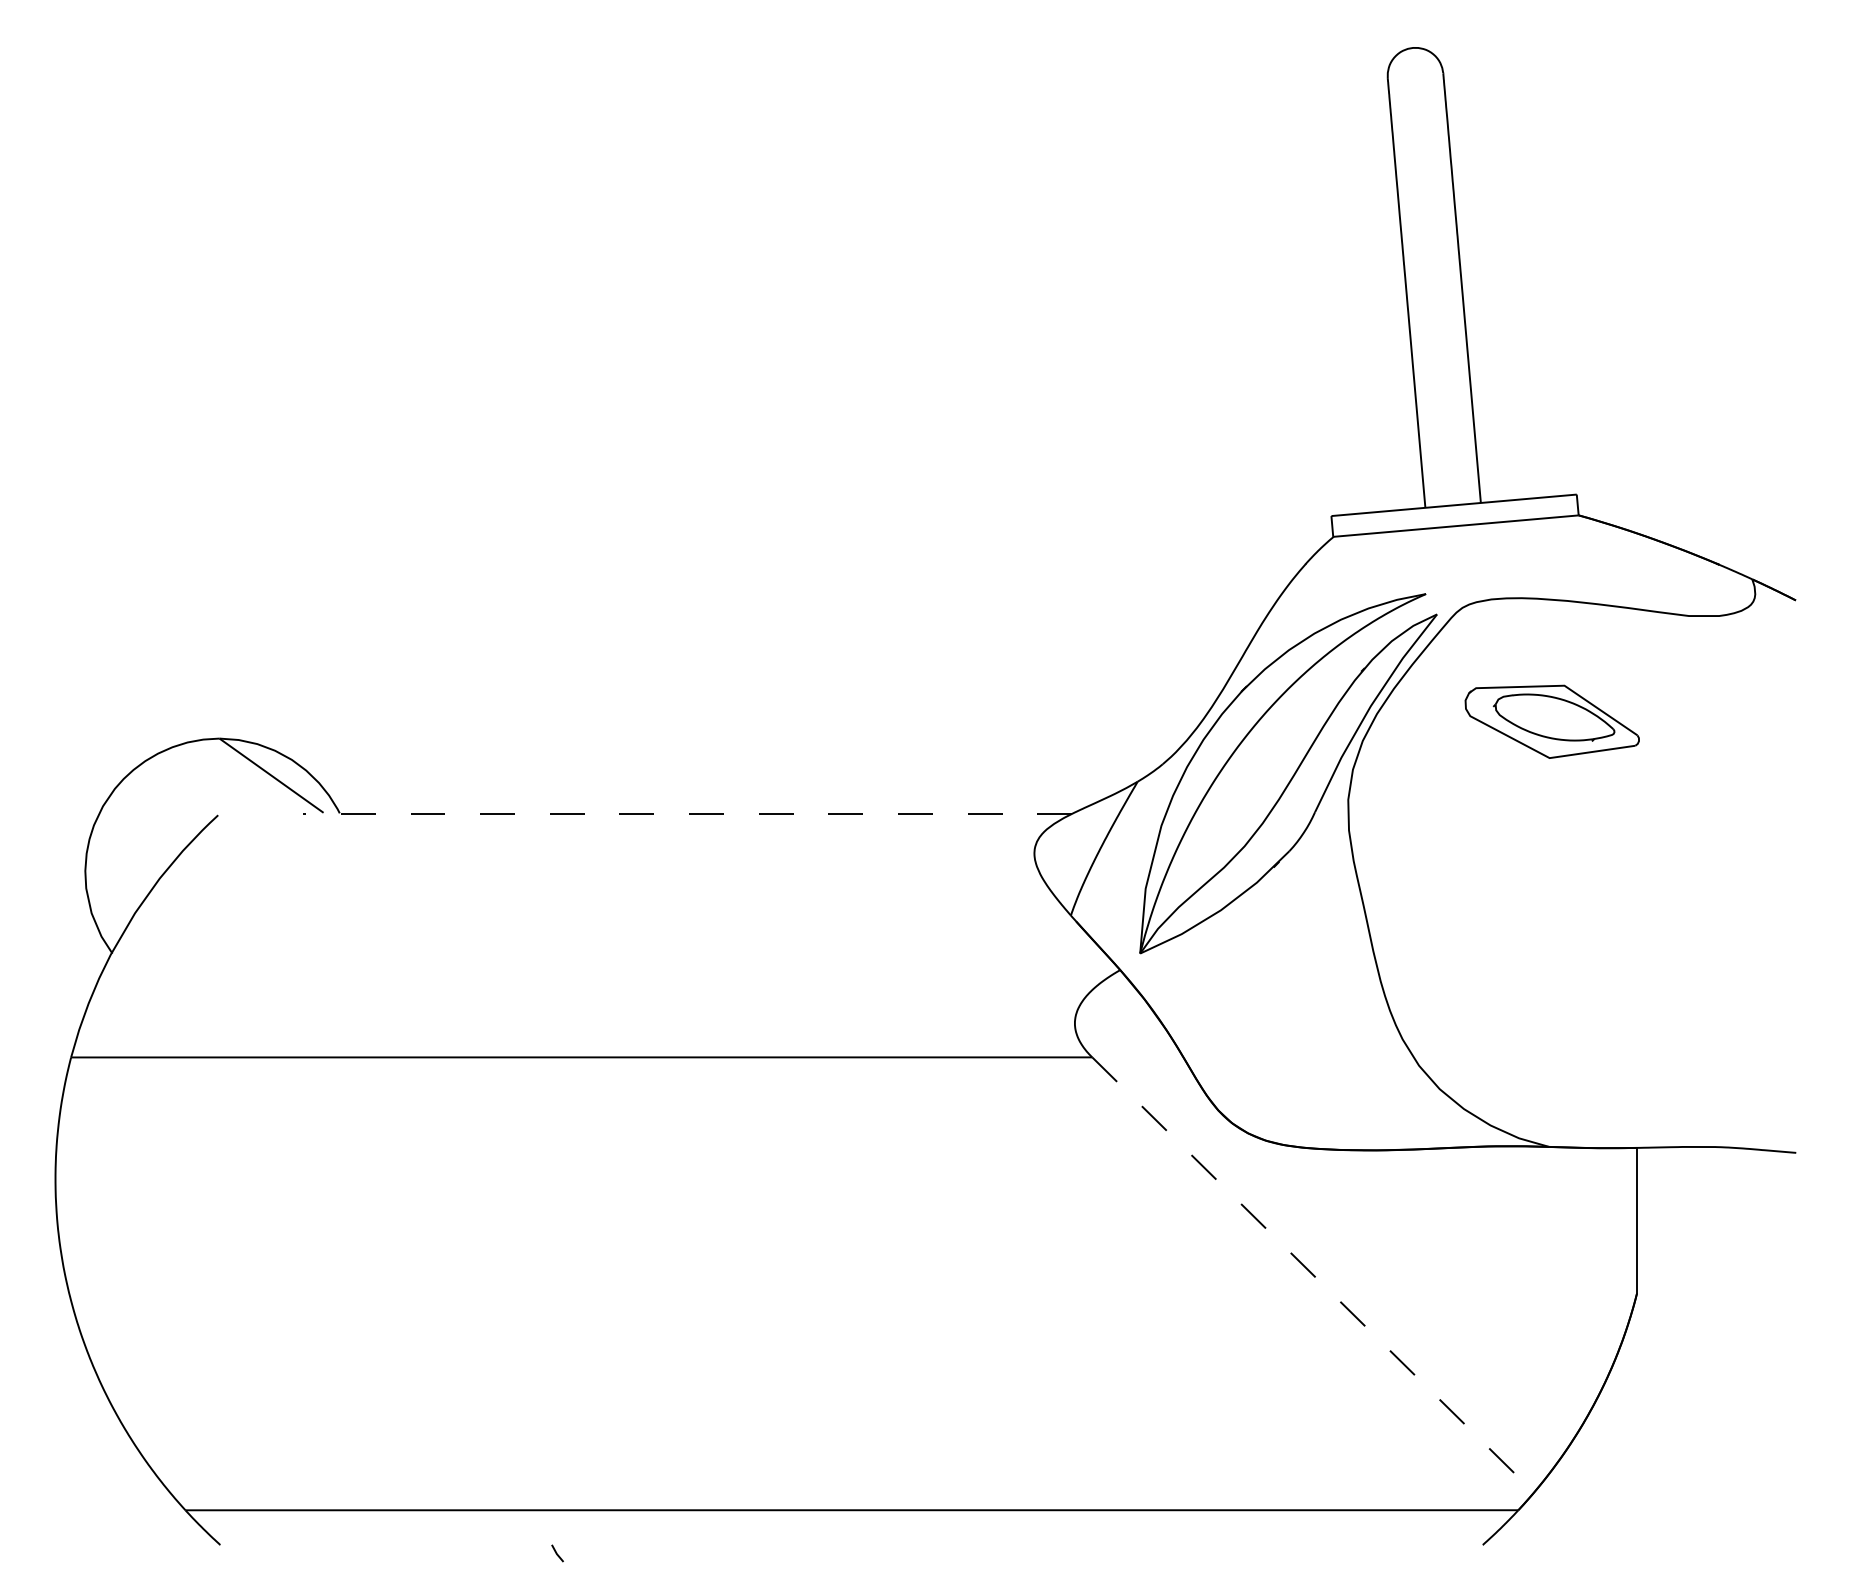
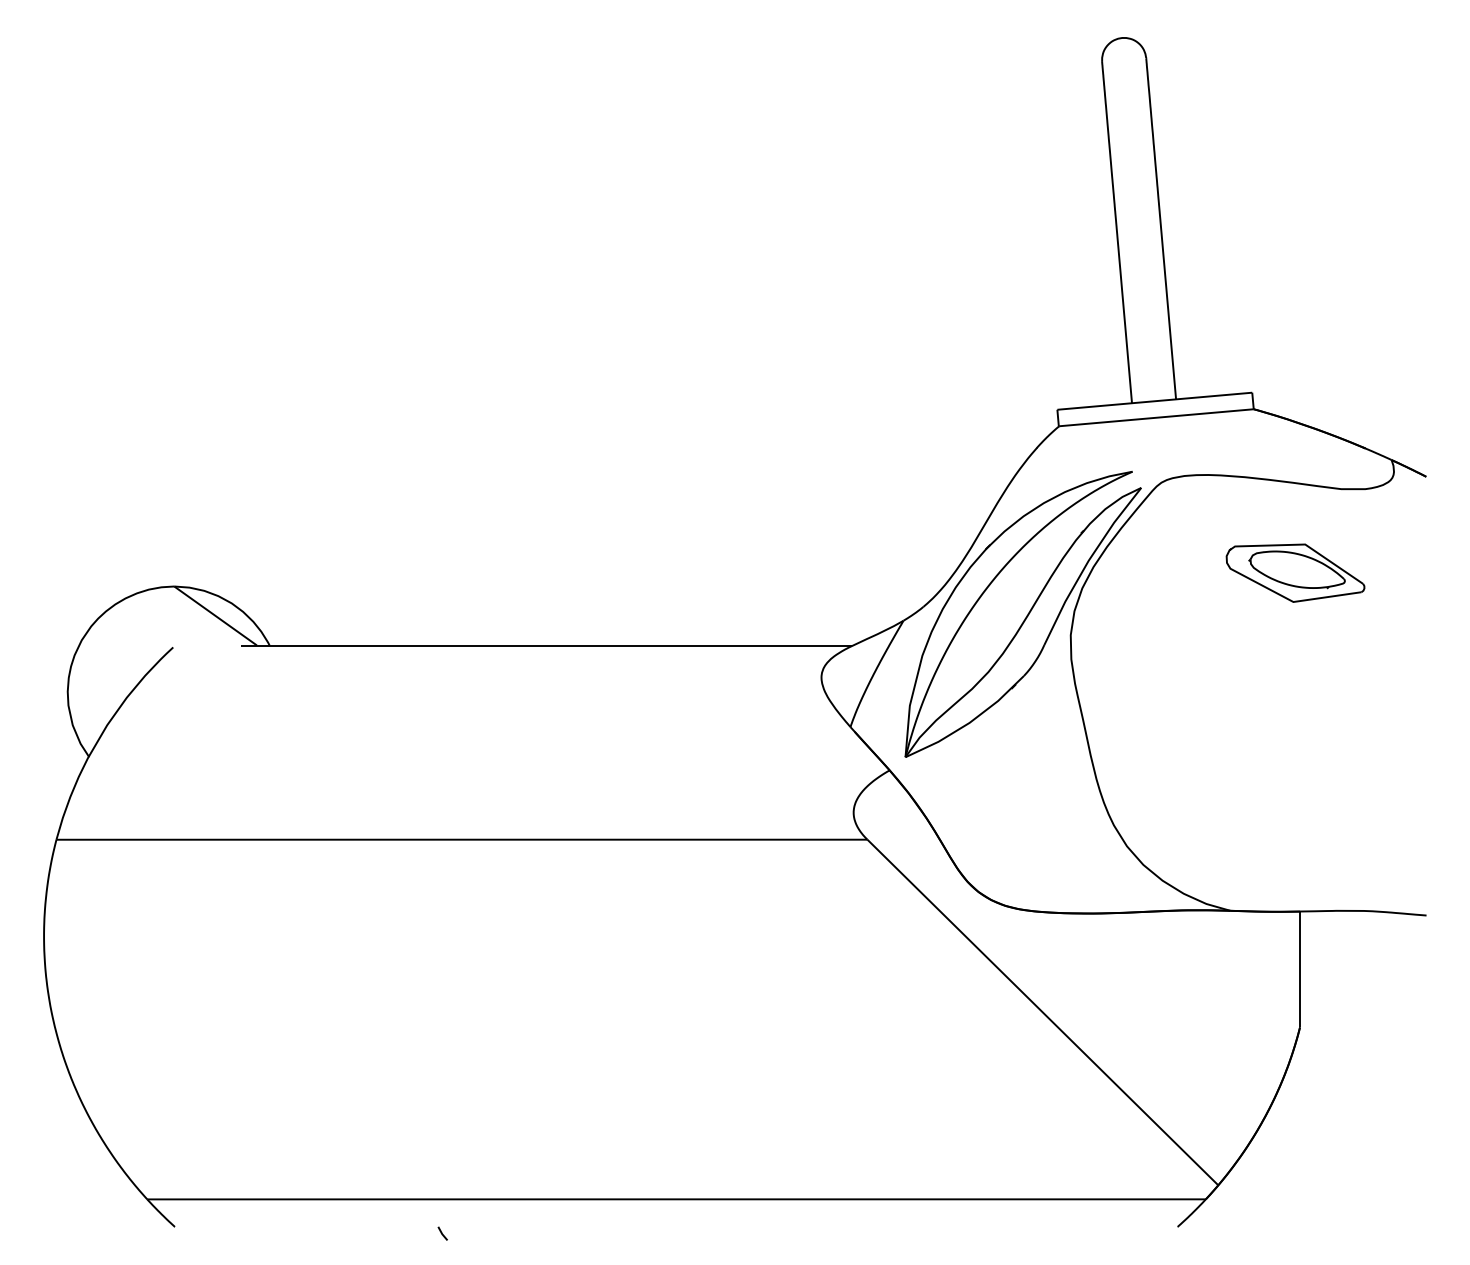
part: (1551, 721) -> (1294, 572), moved
line: (687, 813) -> (545, 646), dashed -> solid
line: (1313, 1275) -> (1043, 1012), dashed -> solid

